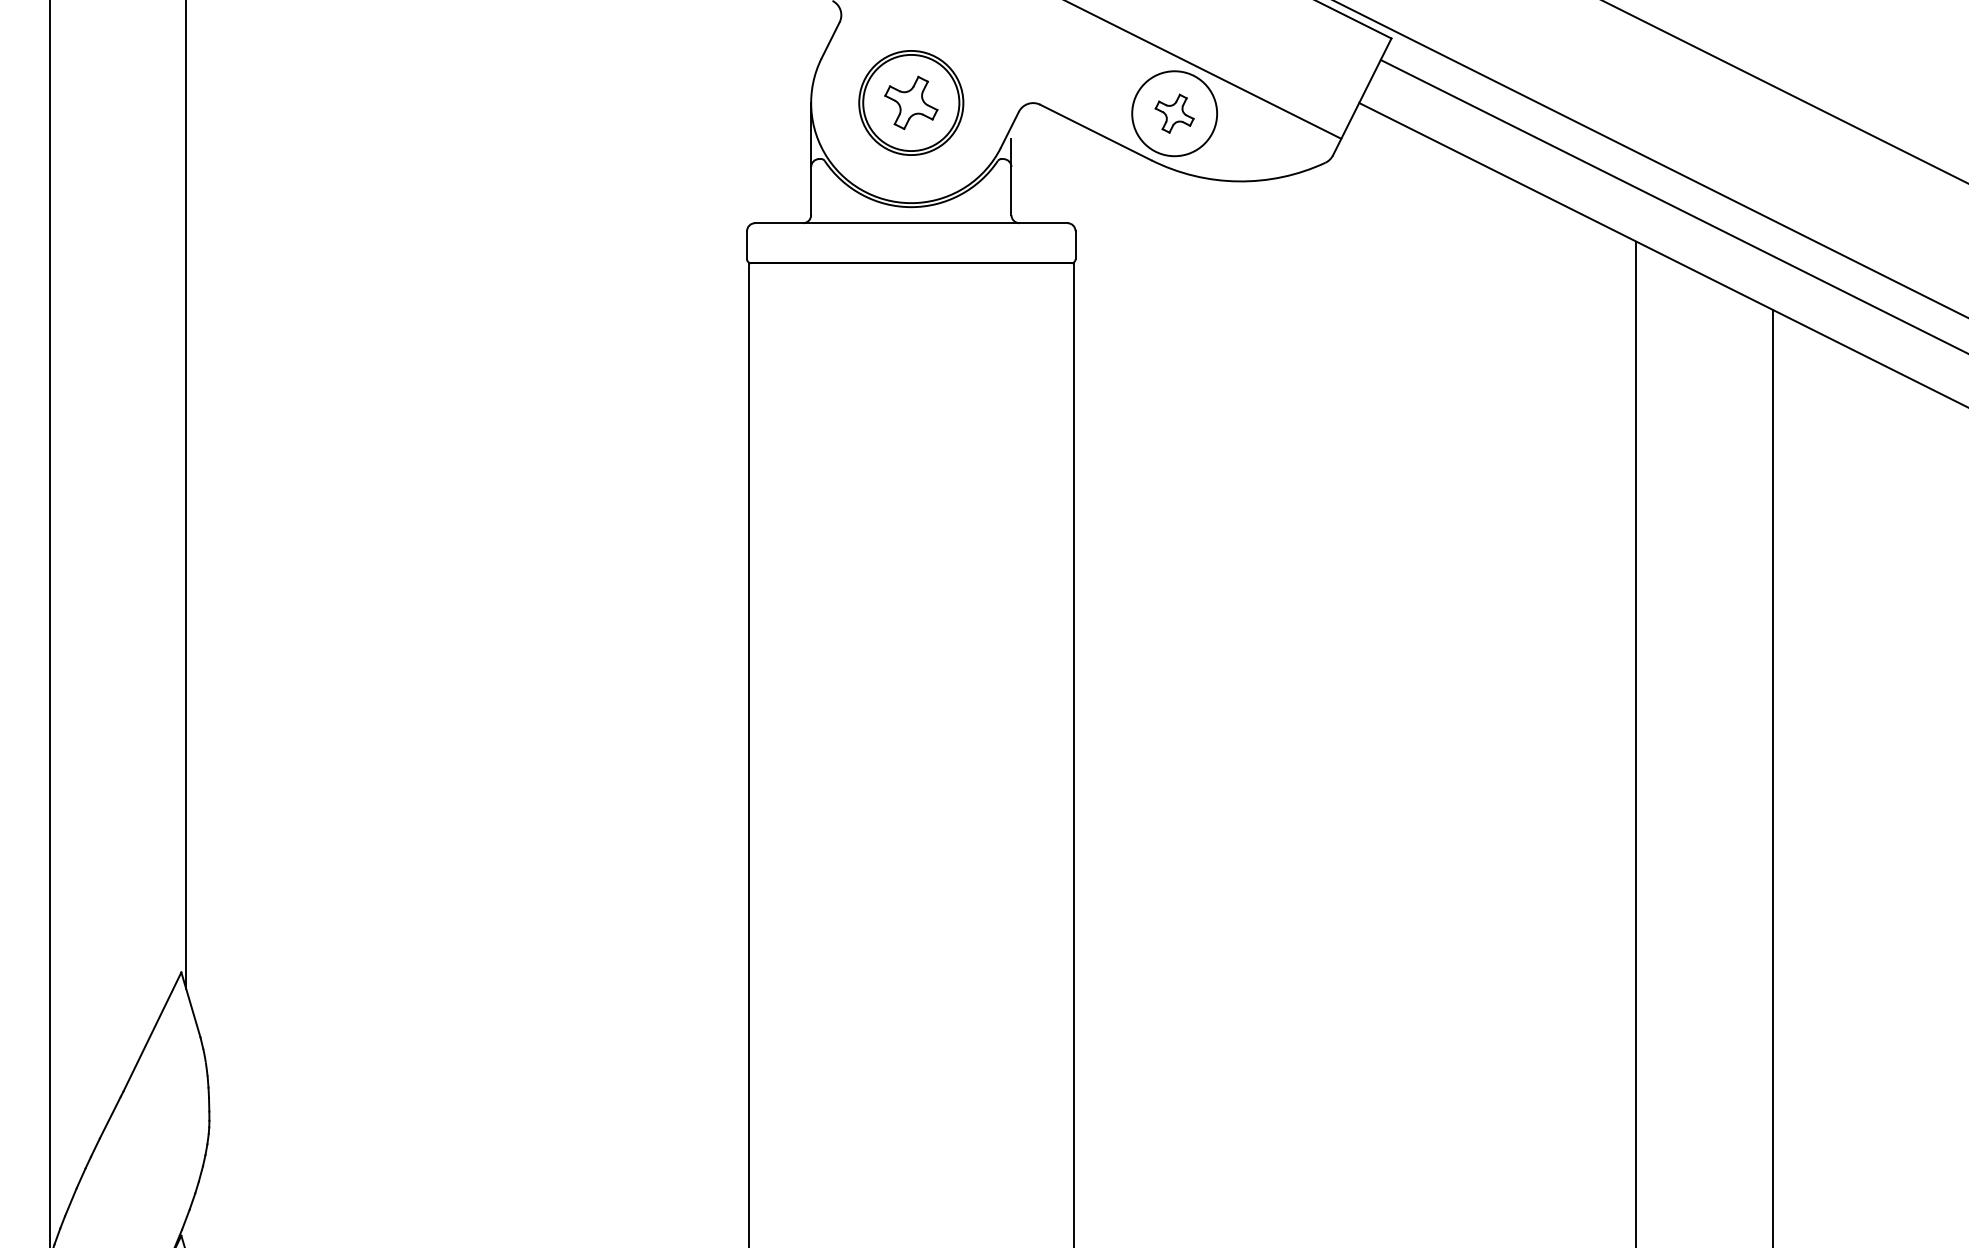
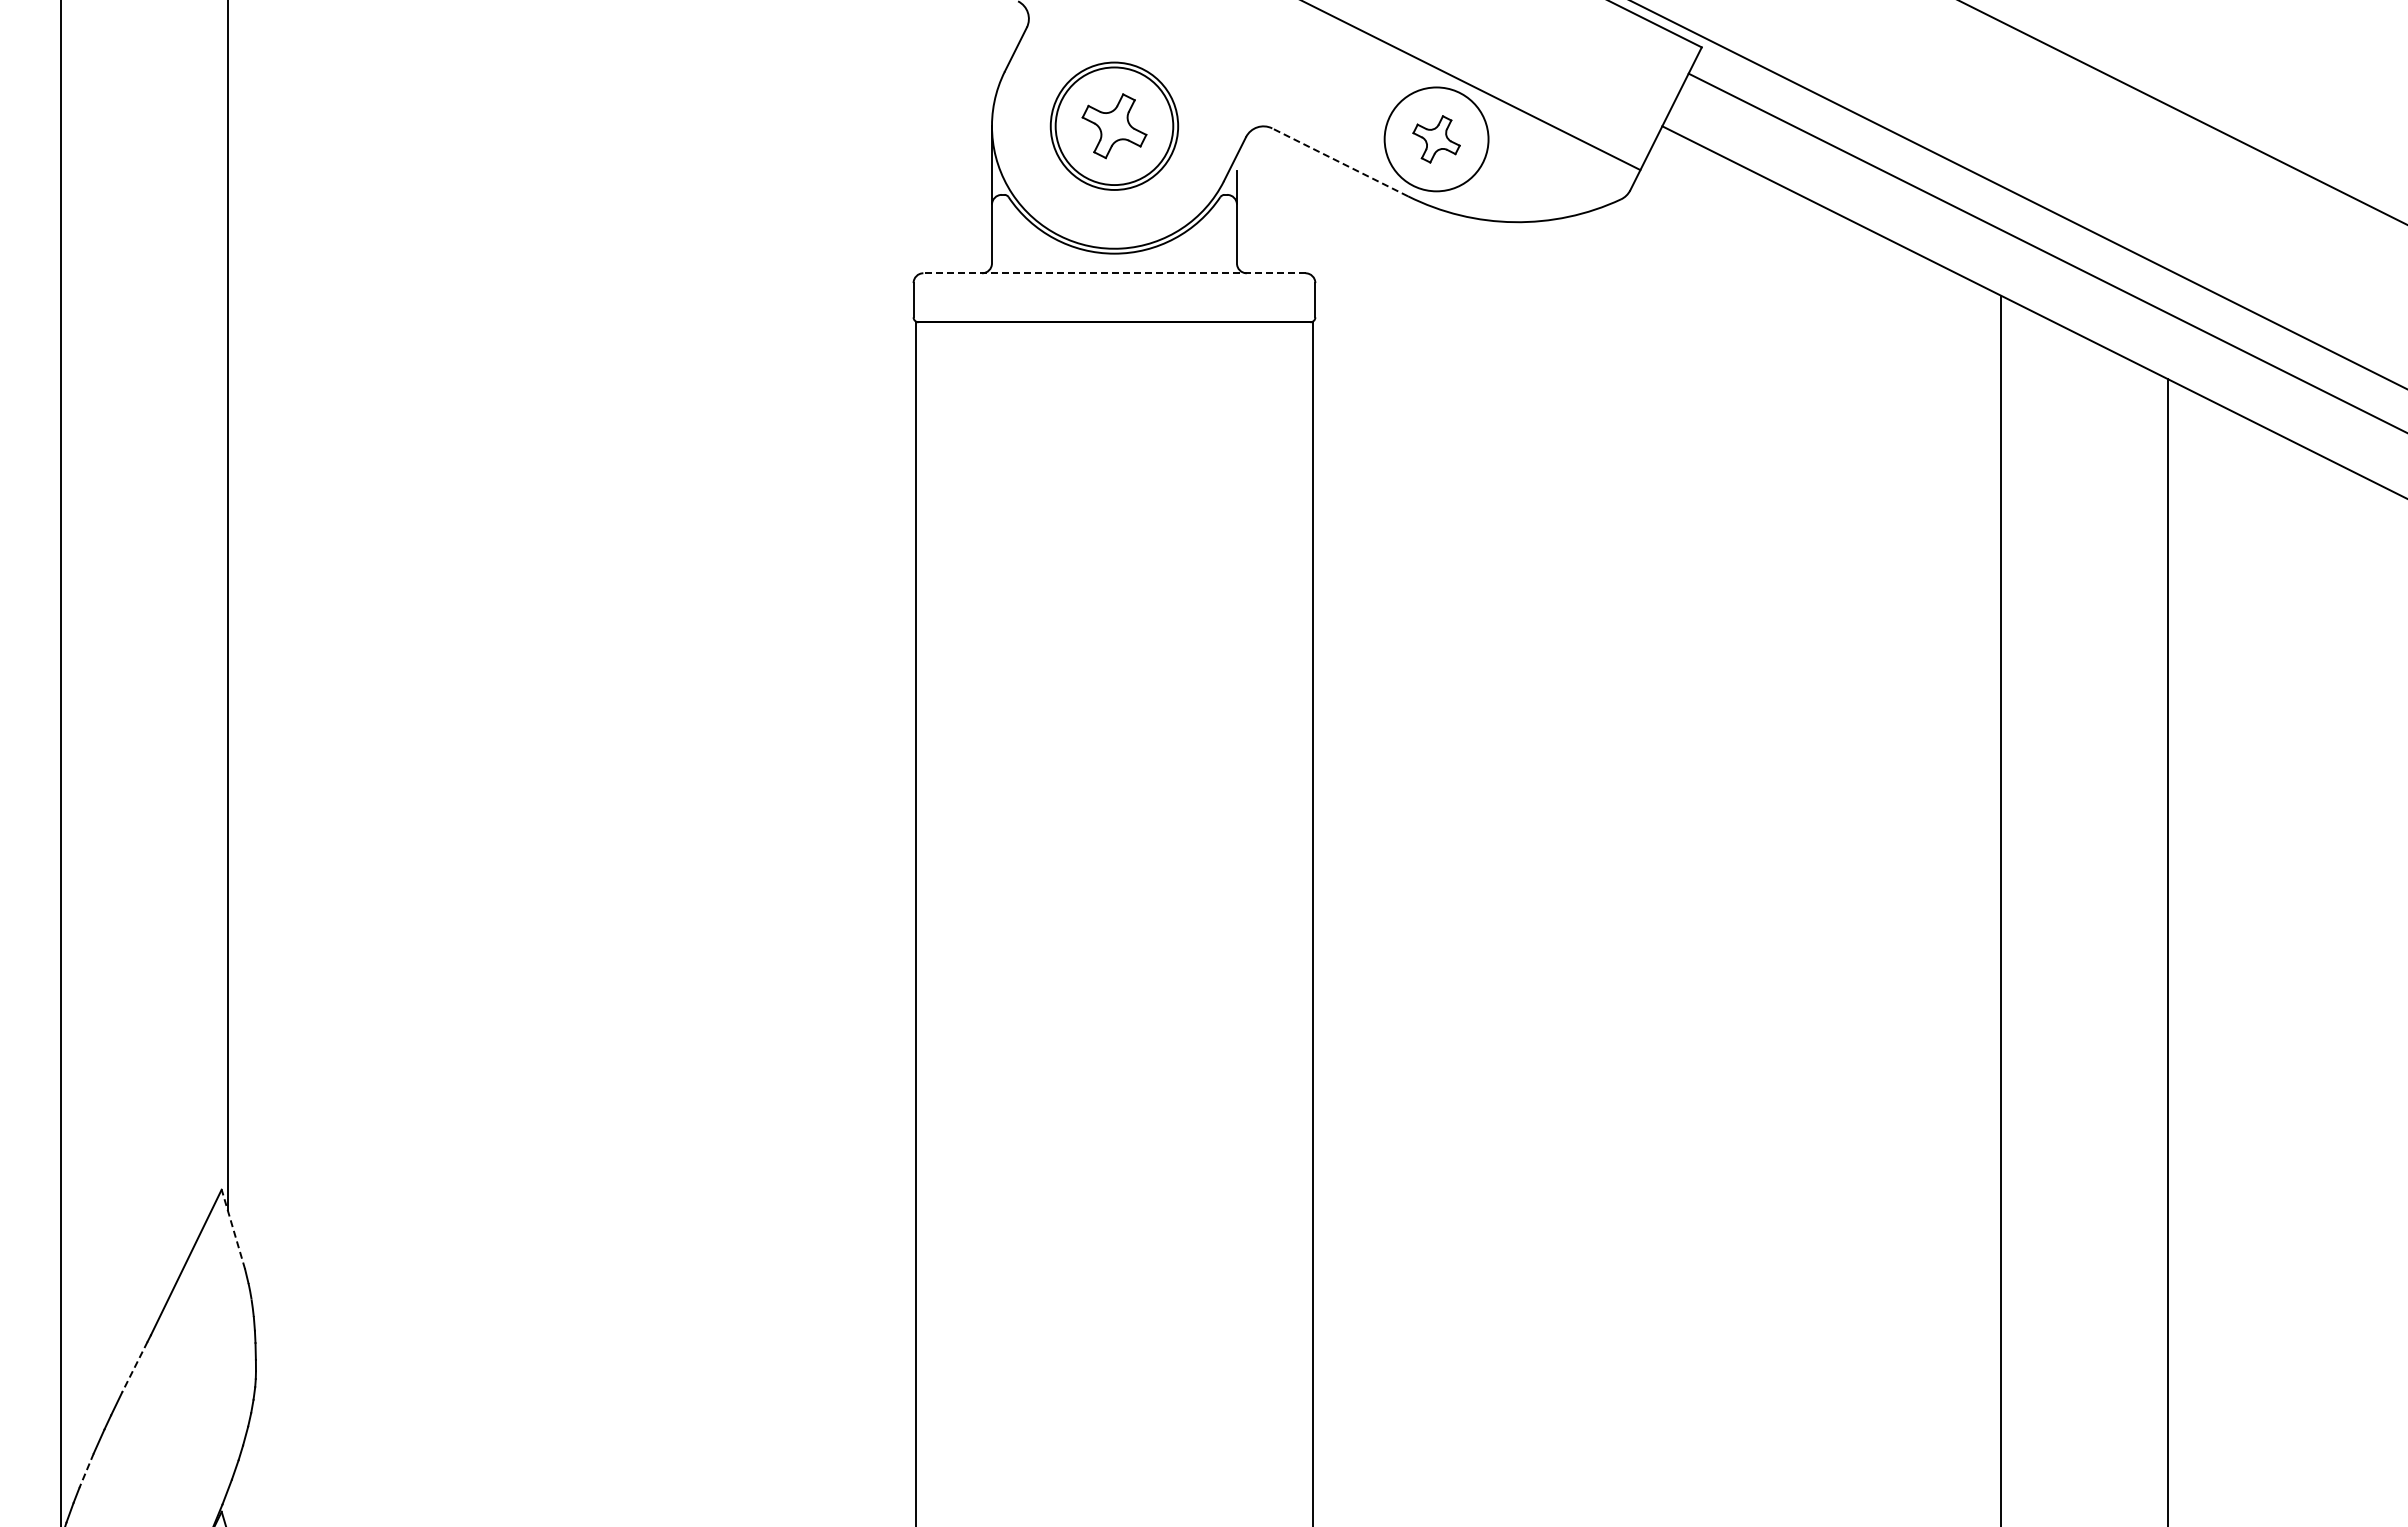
line: (1096, 132) -> (1340, 162), solid -> dashed
line: (910, 223) -> (1113, 273), solid -> dashed
line: (191, 1004) -> (233, 1228), solid -> dashed
line: (110, 1117) -> (134, 1367), solid -> dashed
line: (70, 1202) -> (86, 1470), solid -> dashed

